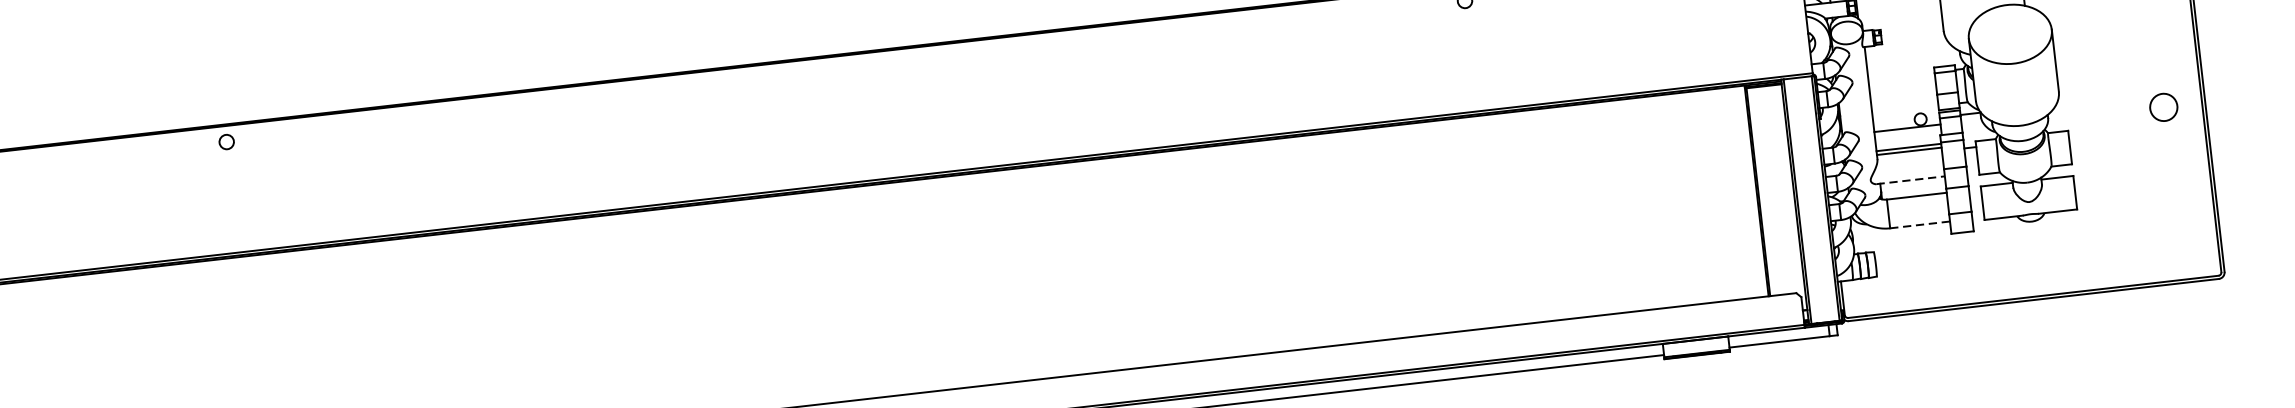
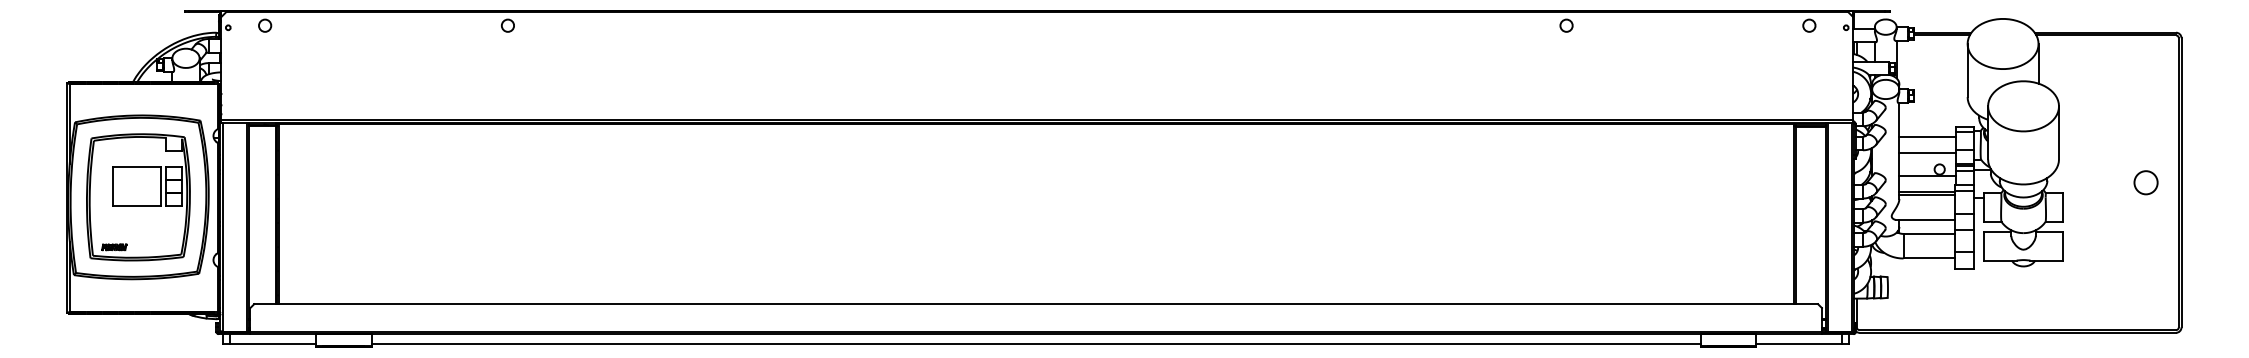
line: (1902, 83) -> (1927, 137), added
line: (1904, 102) -> (1927, 153), added
line: (1910, 179) -> (1925, 219), dashed -> solid
line: (1920, 224) -> (1929, 258), dashed -> solid

